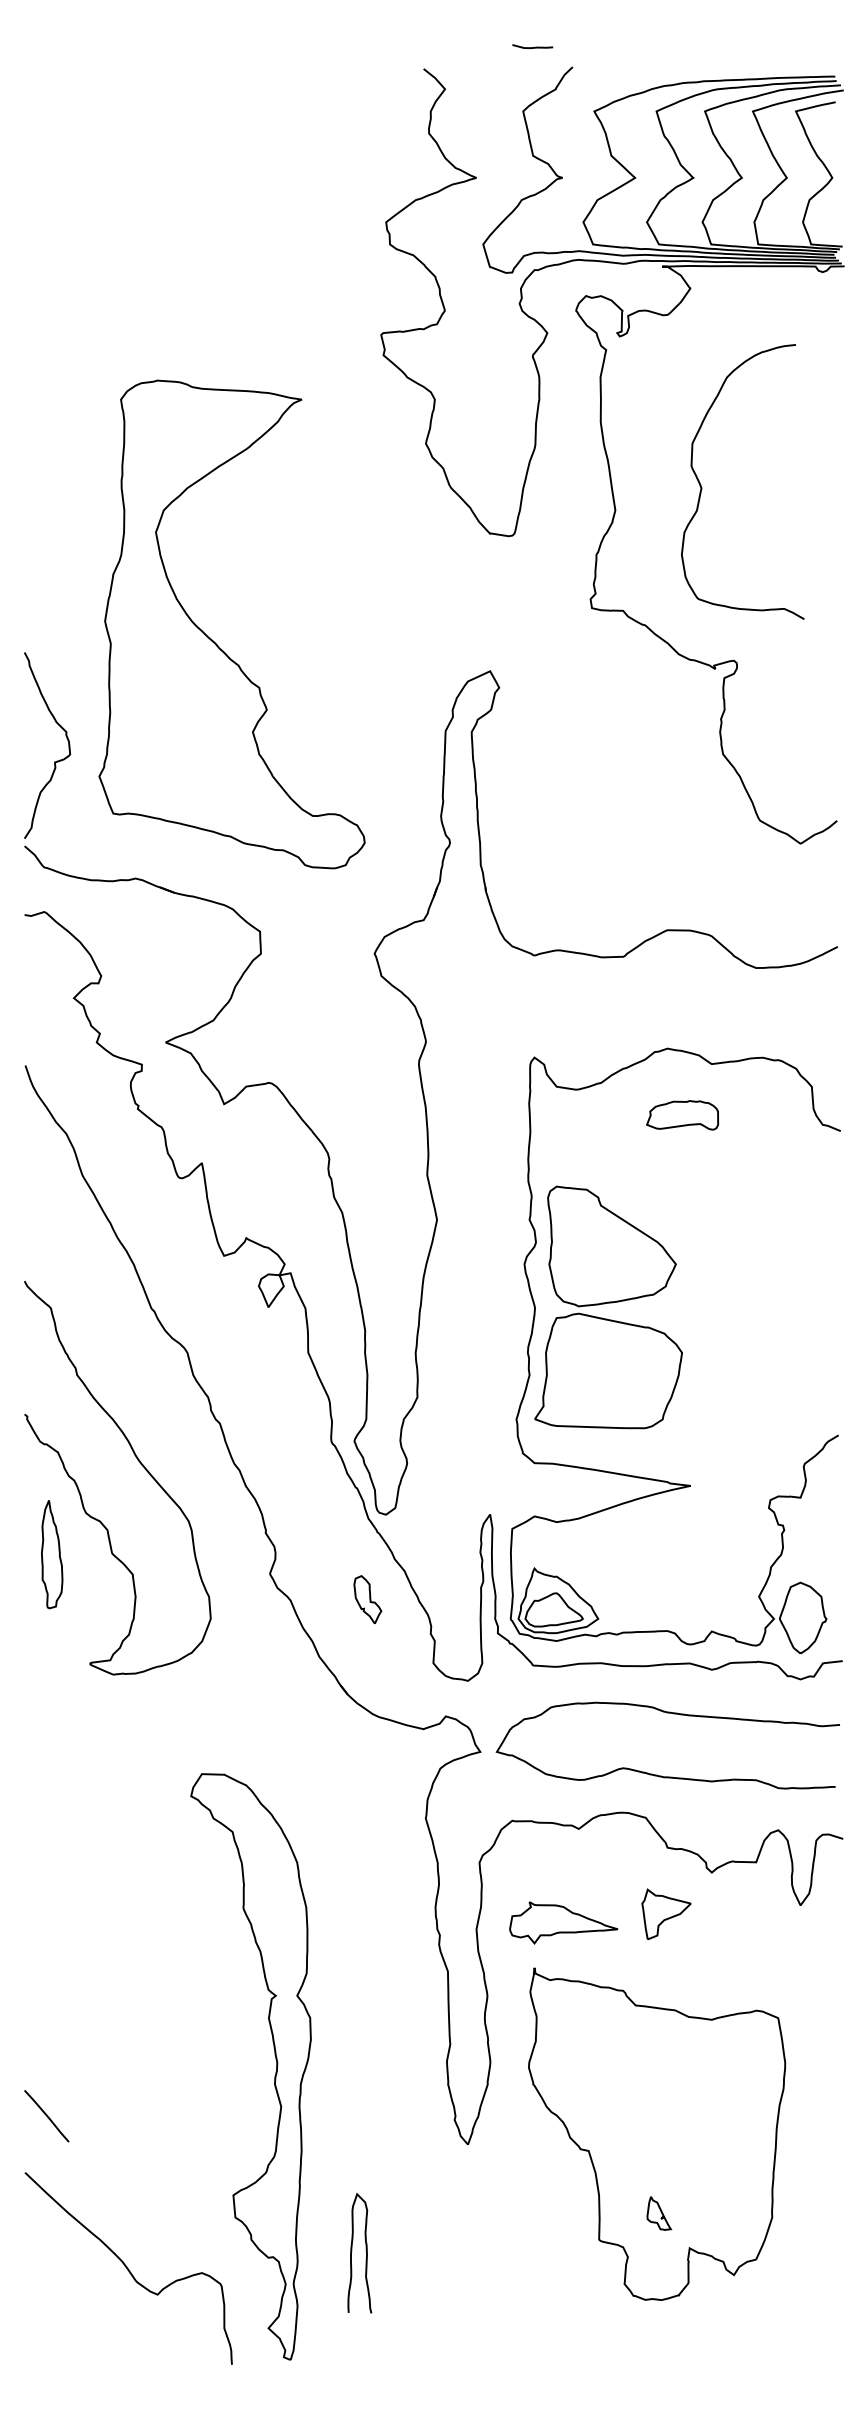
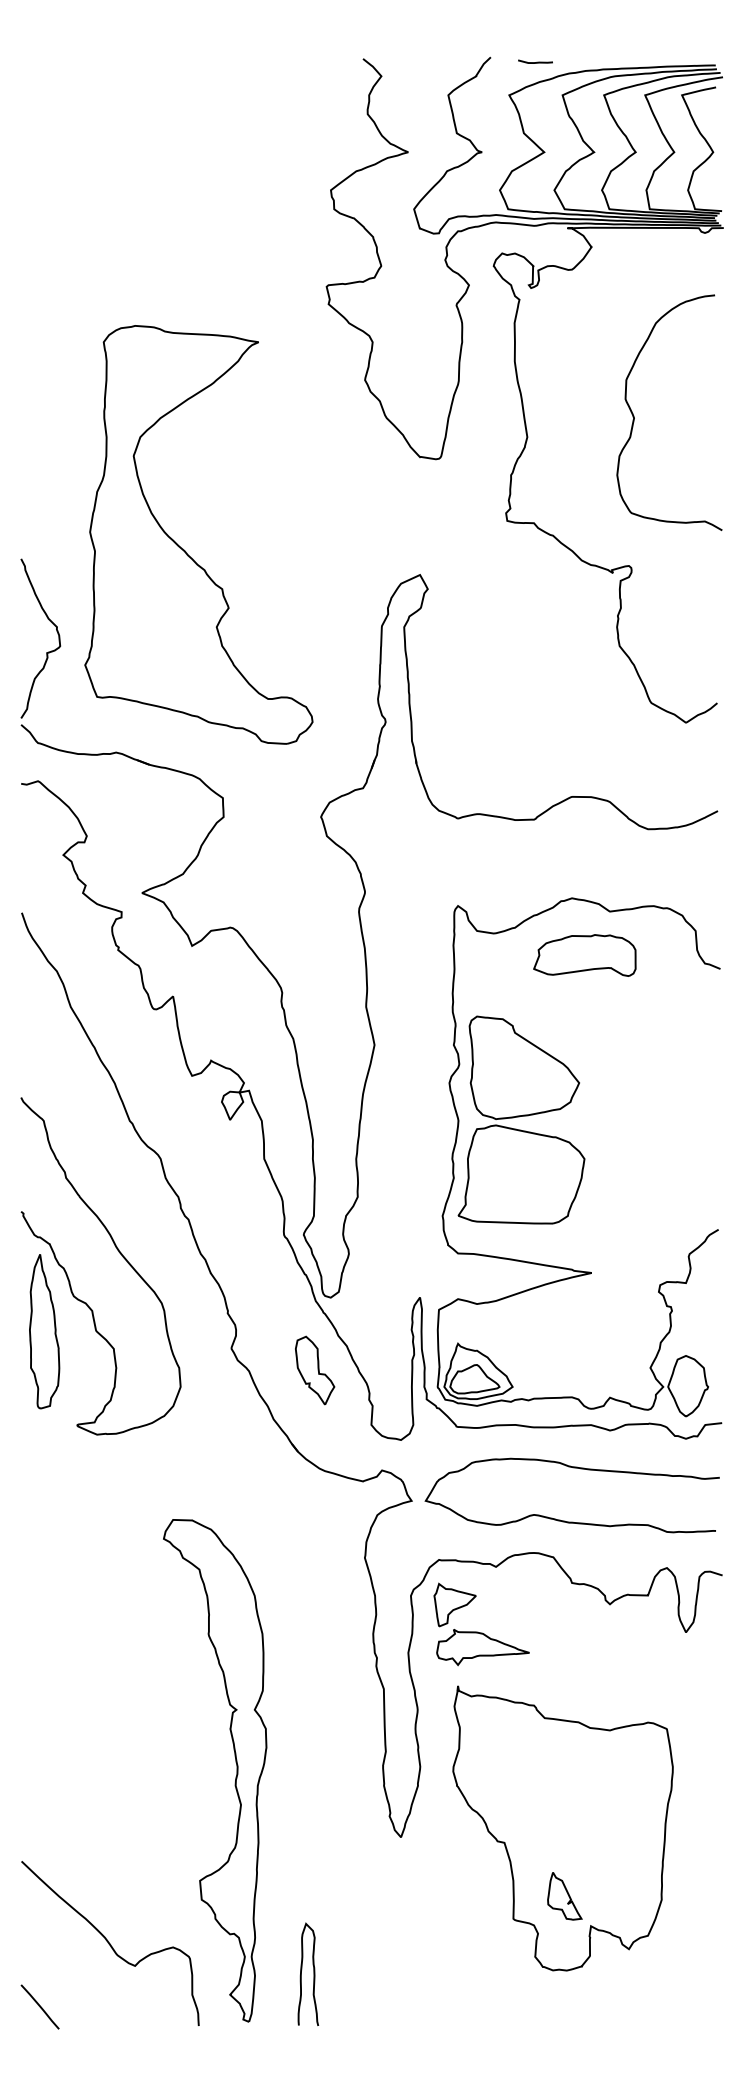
curve: (532, 47) -> (535, 62), moved
curve: (701, 485) -> (634, 415), moved
part: (682, 1115) -> (584, 955), size x1.67
part: (51, 1554) -> (44, 1331), size x1.67
part: (368, 1599) -> (315, 1370), size x1.67
part: (665, 1913) -> (454, 1604), moved
line: (46, 2115) -> (39, 2006), moved
part: (658, 2213) -> (564, 1896), size x1.67
curve: (365, 2252) -> (313, 1973), moved

